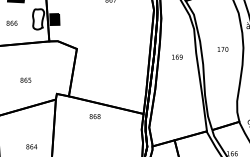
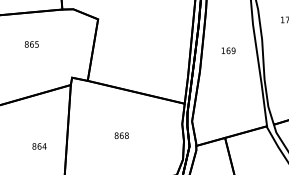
text: (177, 56) -> (228, 49), moved
text: (25, 79) -> (31, 43), moved
text: (94, 116) -> (120, 135), moved

